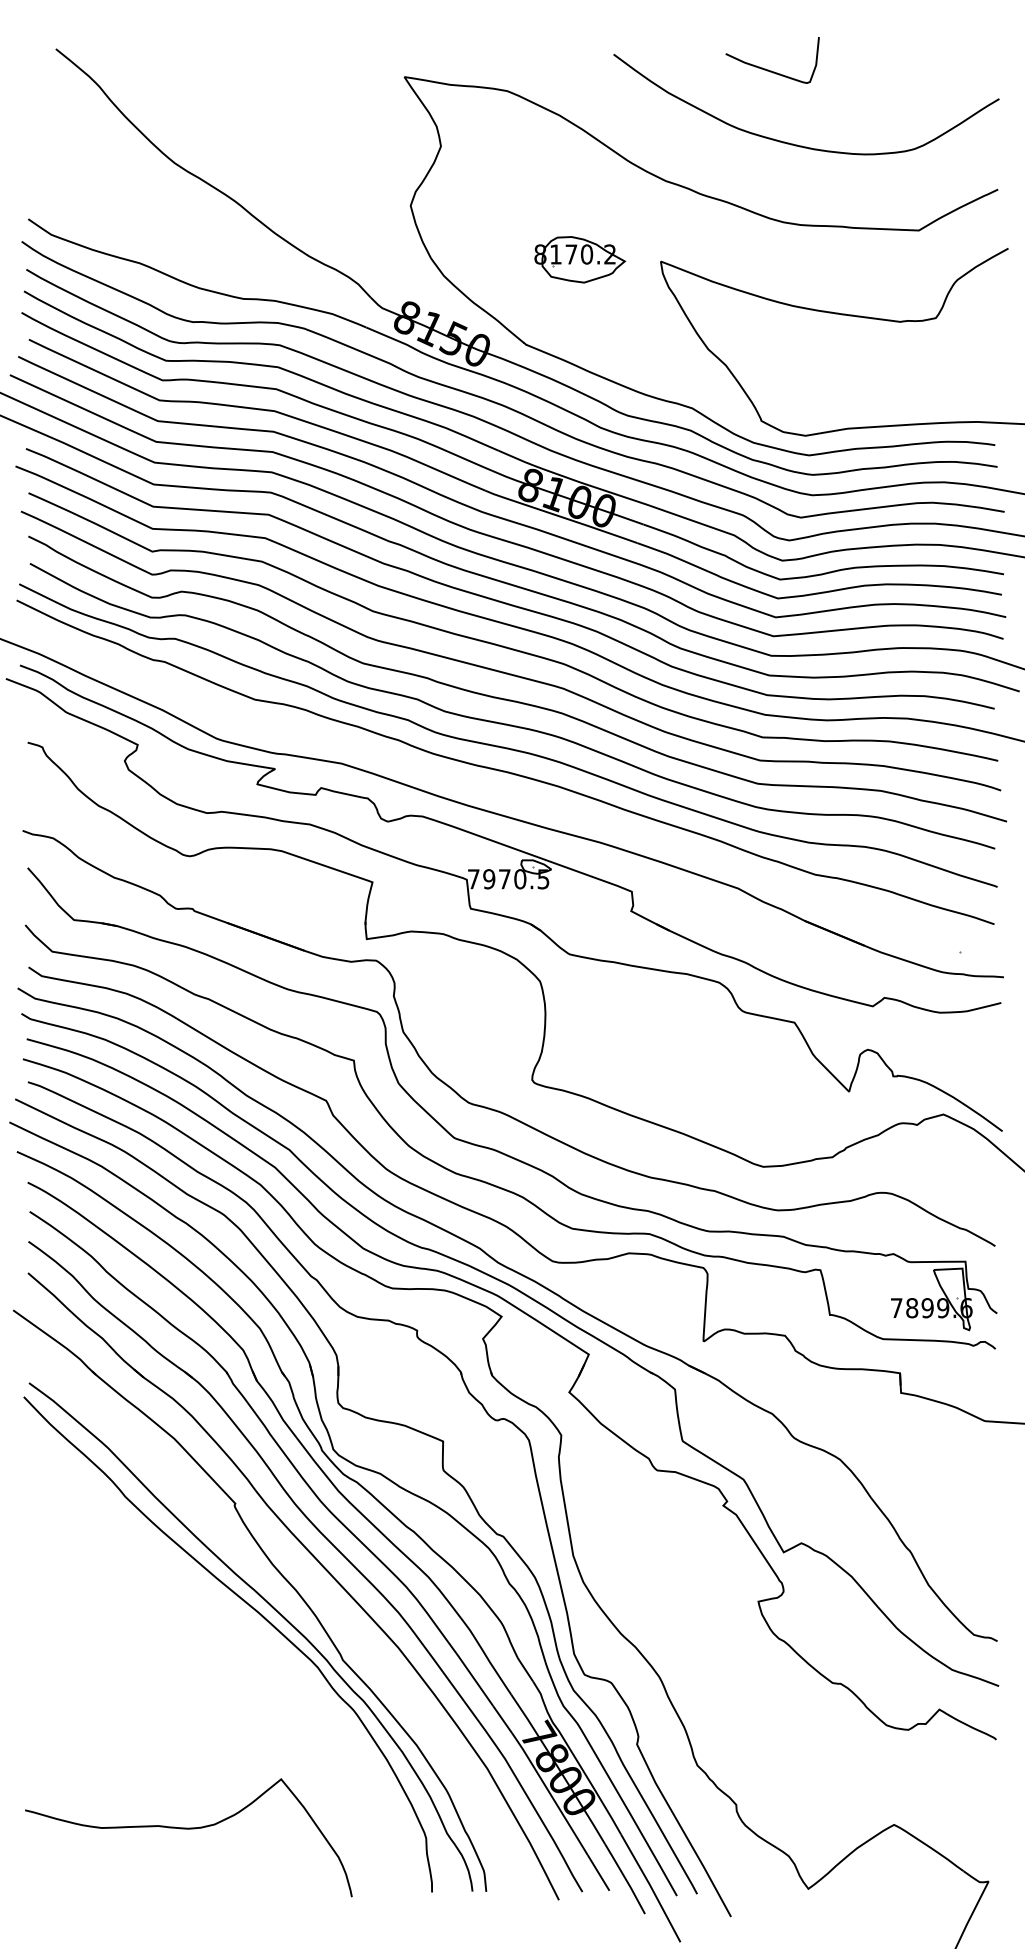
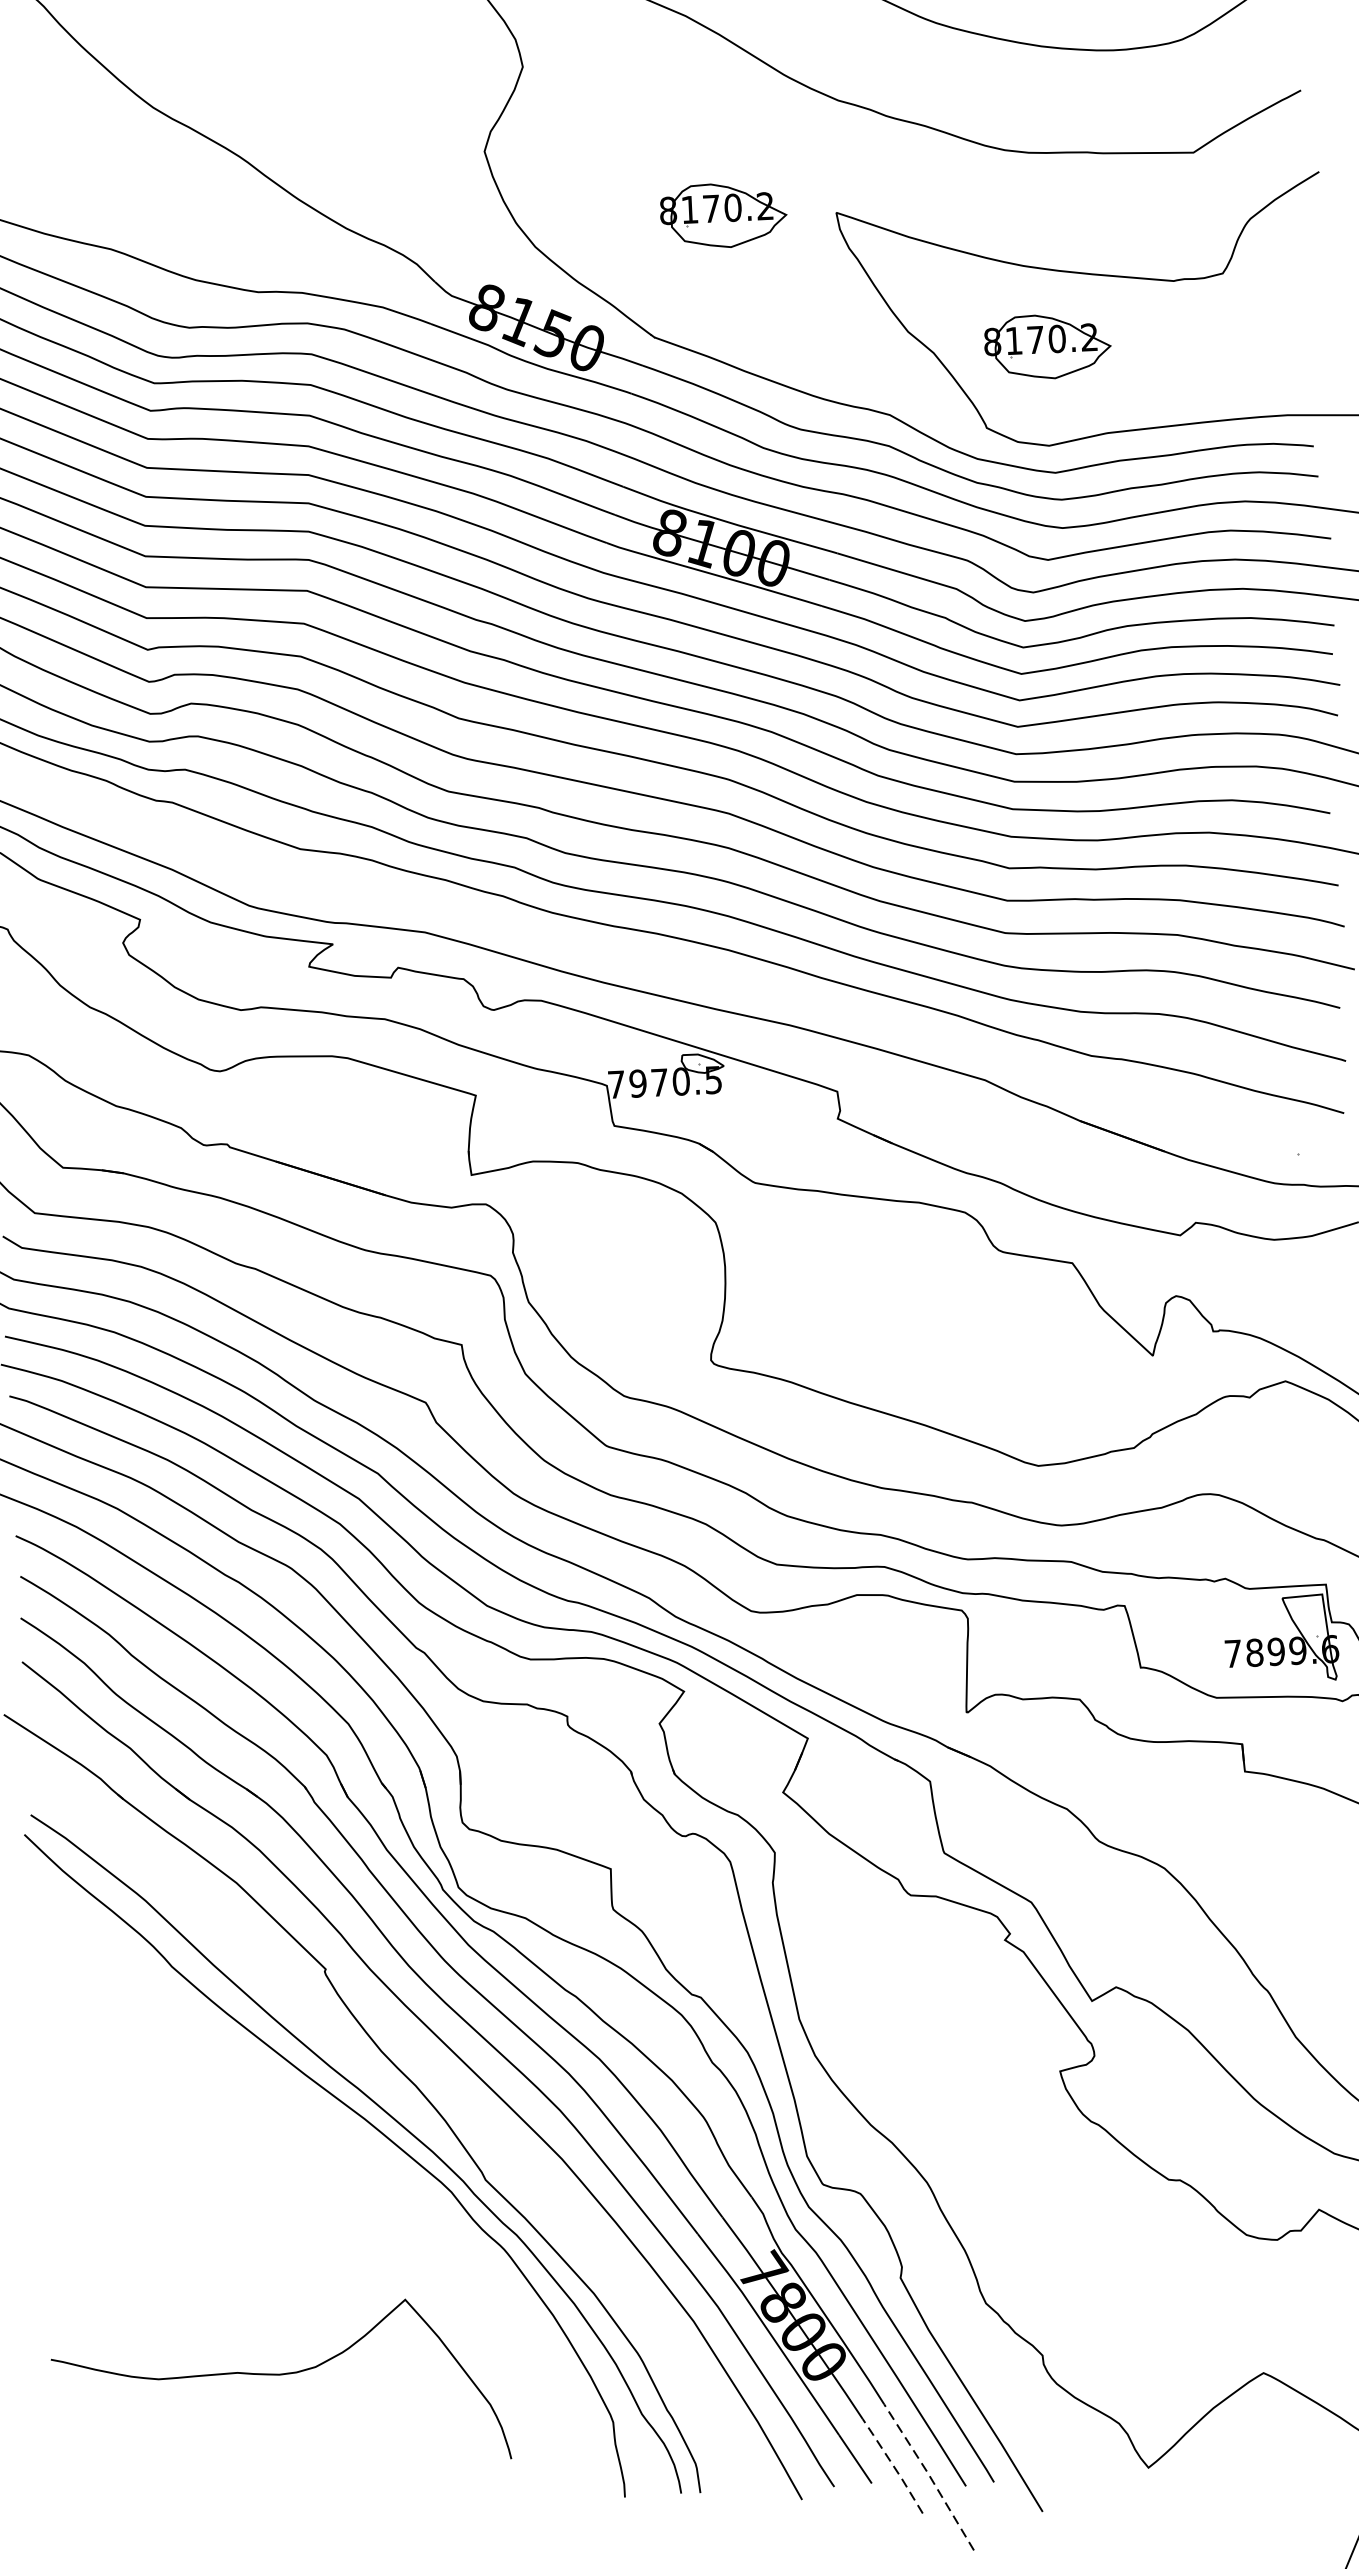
part: (808, 364) -> (1048, 346), added
curve: (188, 1829) -> (279, 2375), moved
line: (625, 1878) -> (893, 2465), solid -> dashed
line: (651, 1887) -> (930, 2476), solid -> dashed

